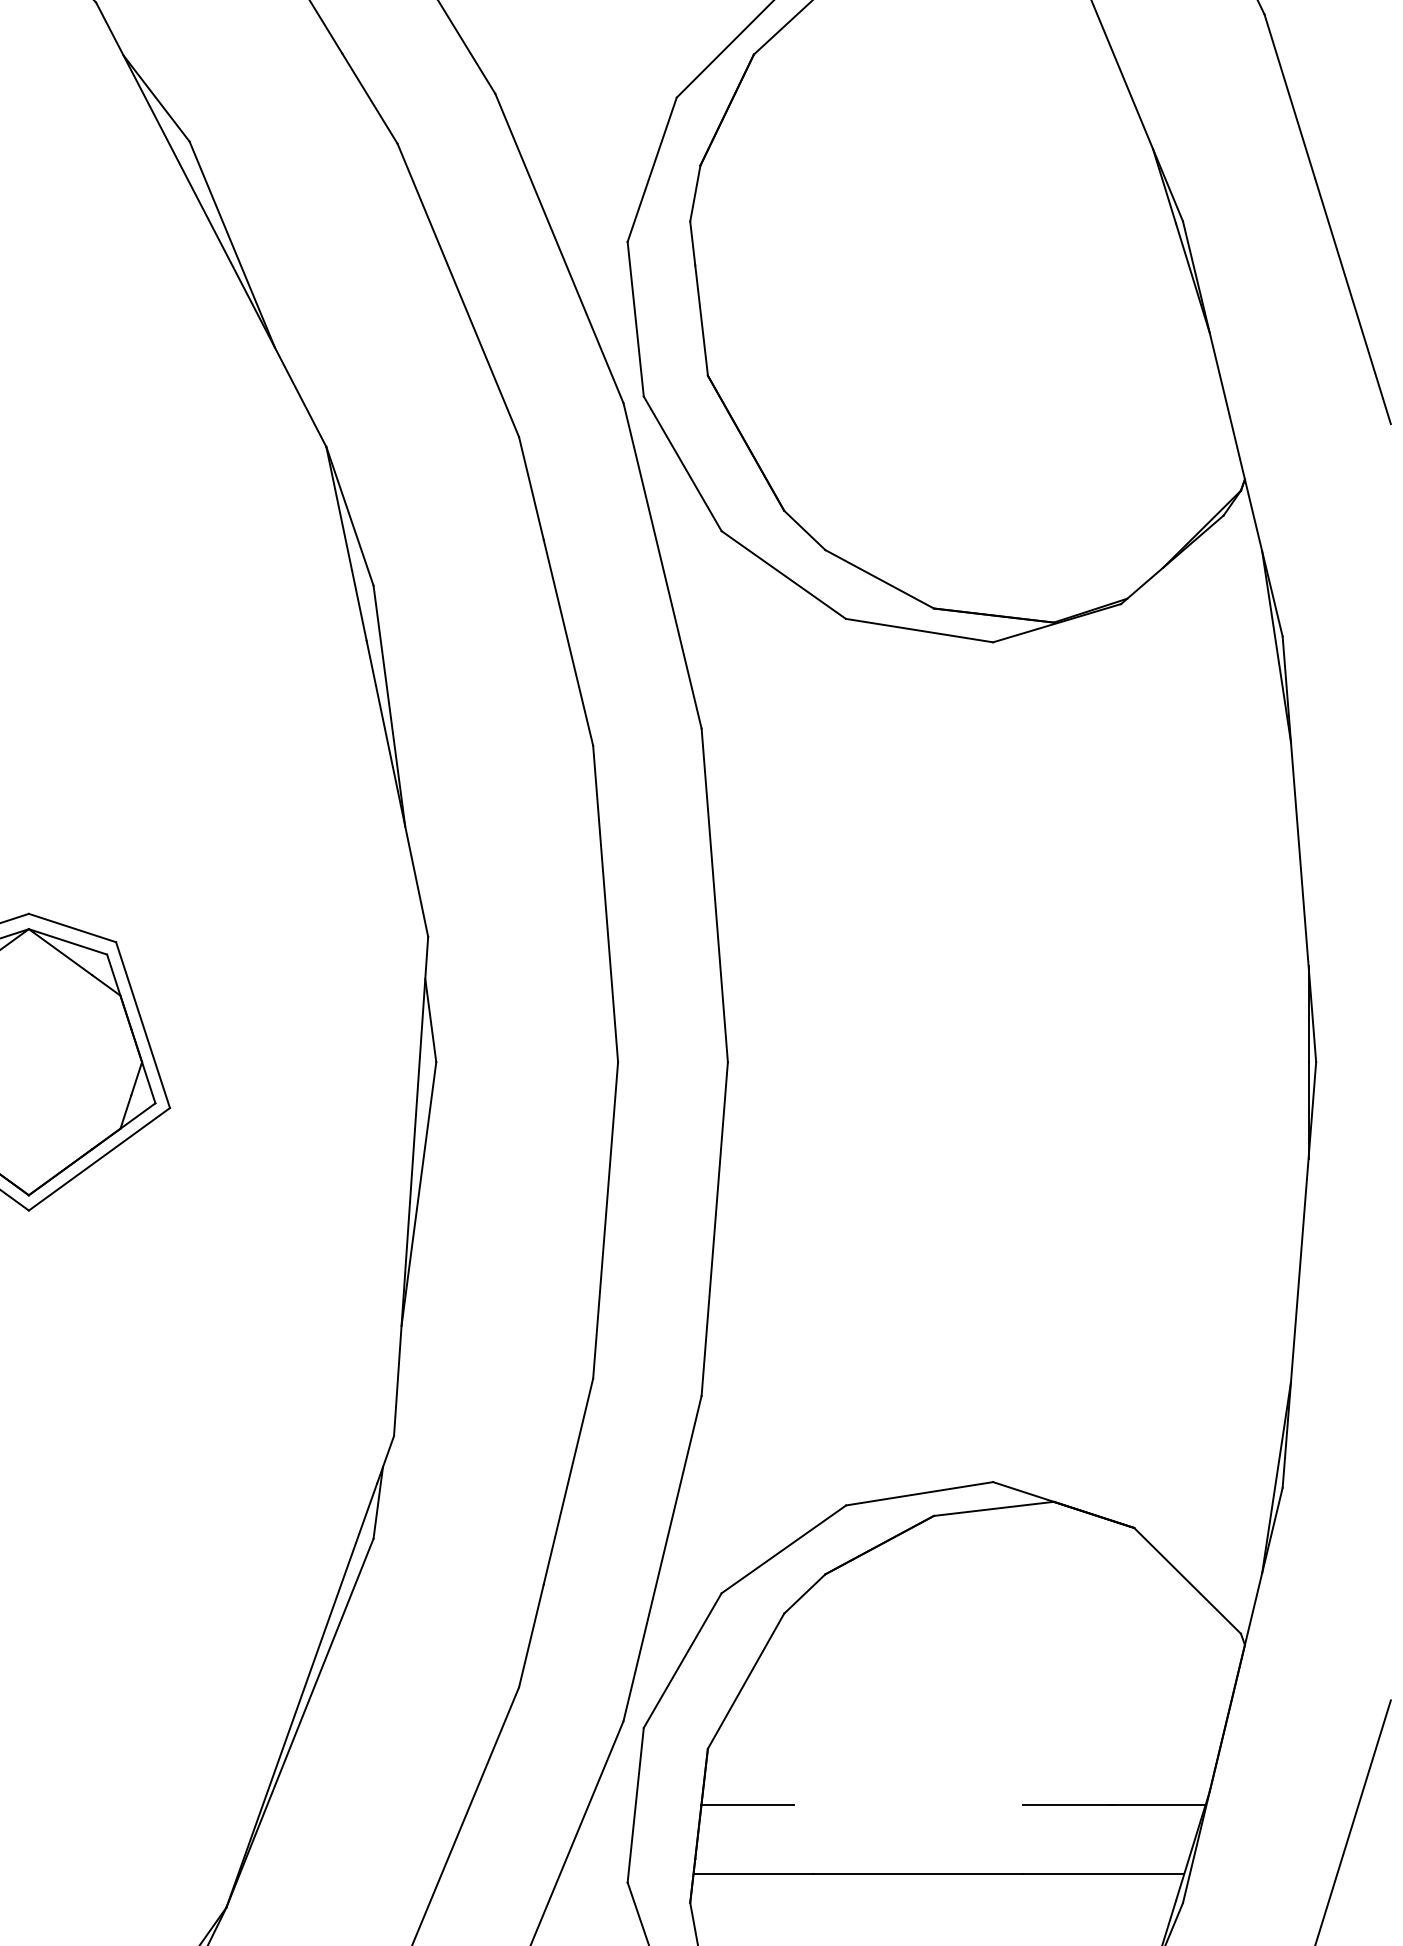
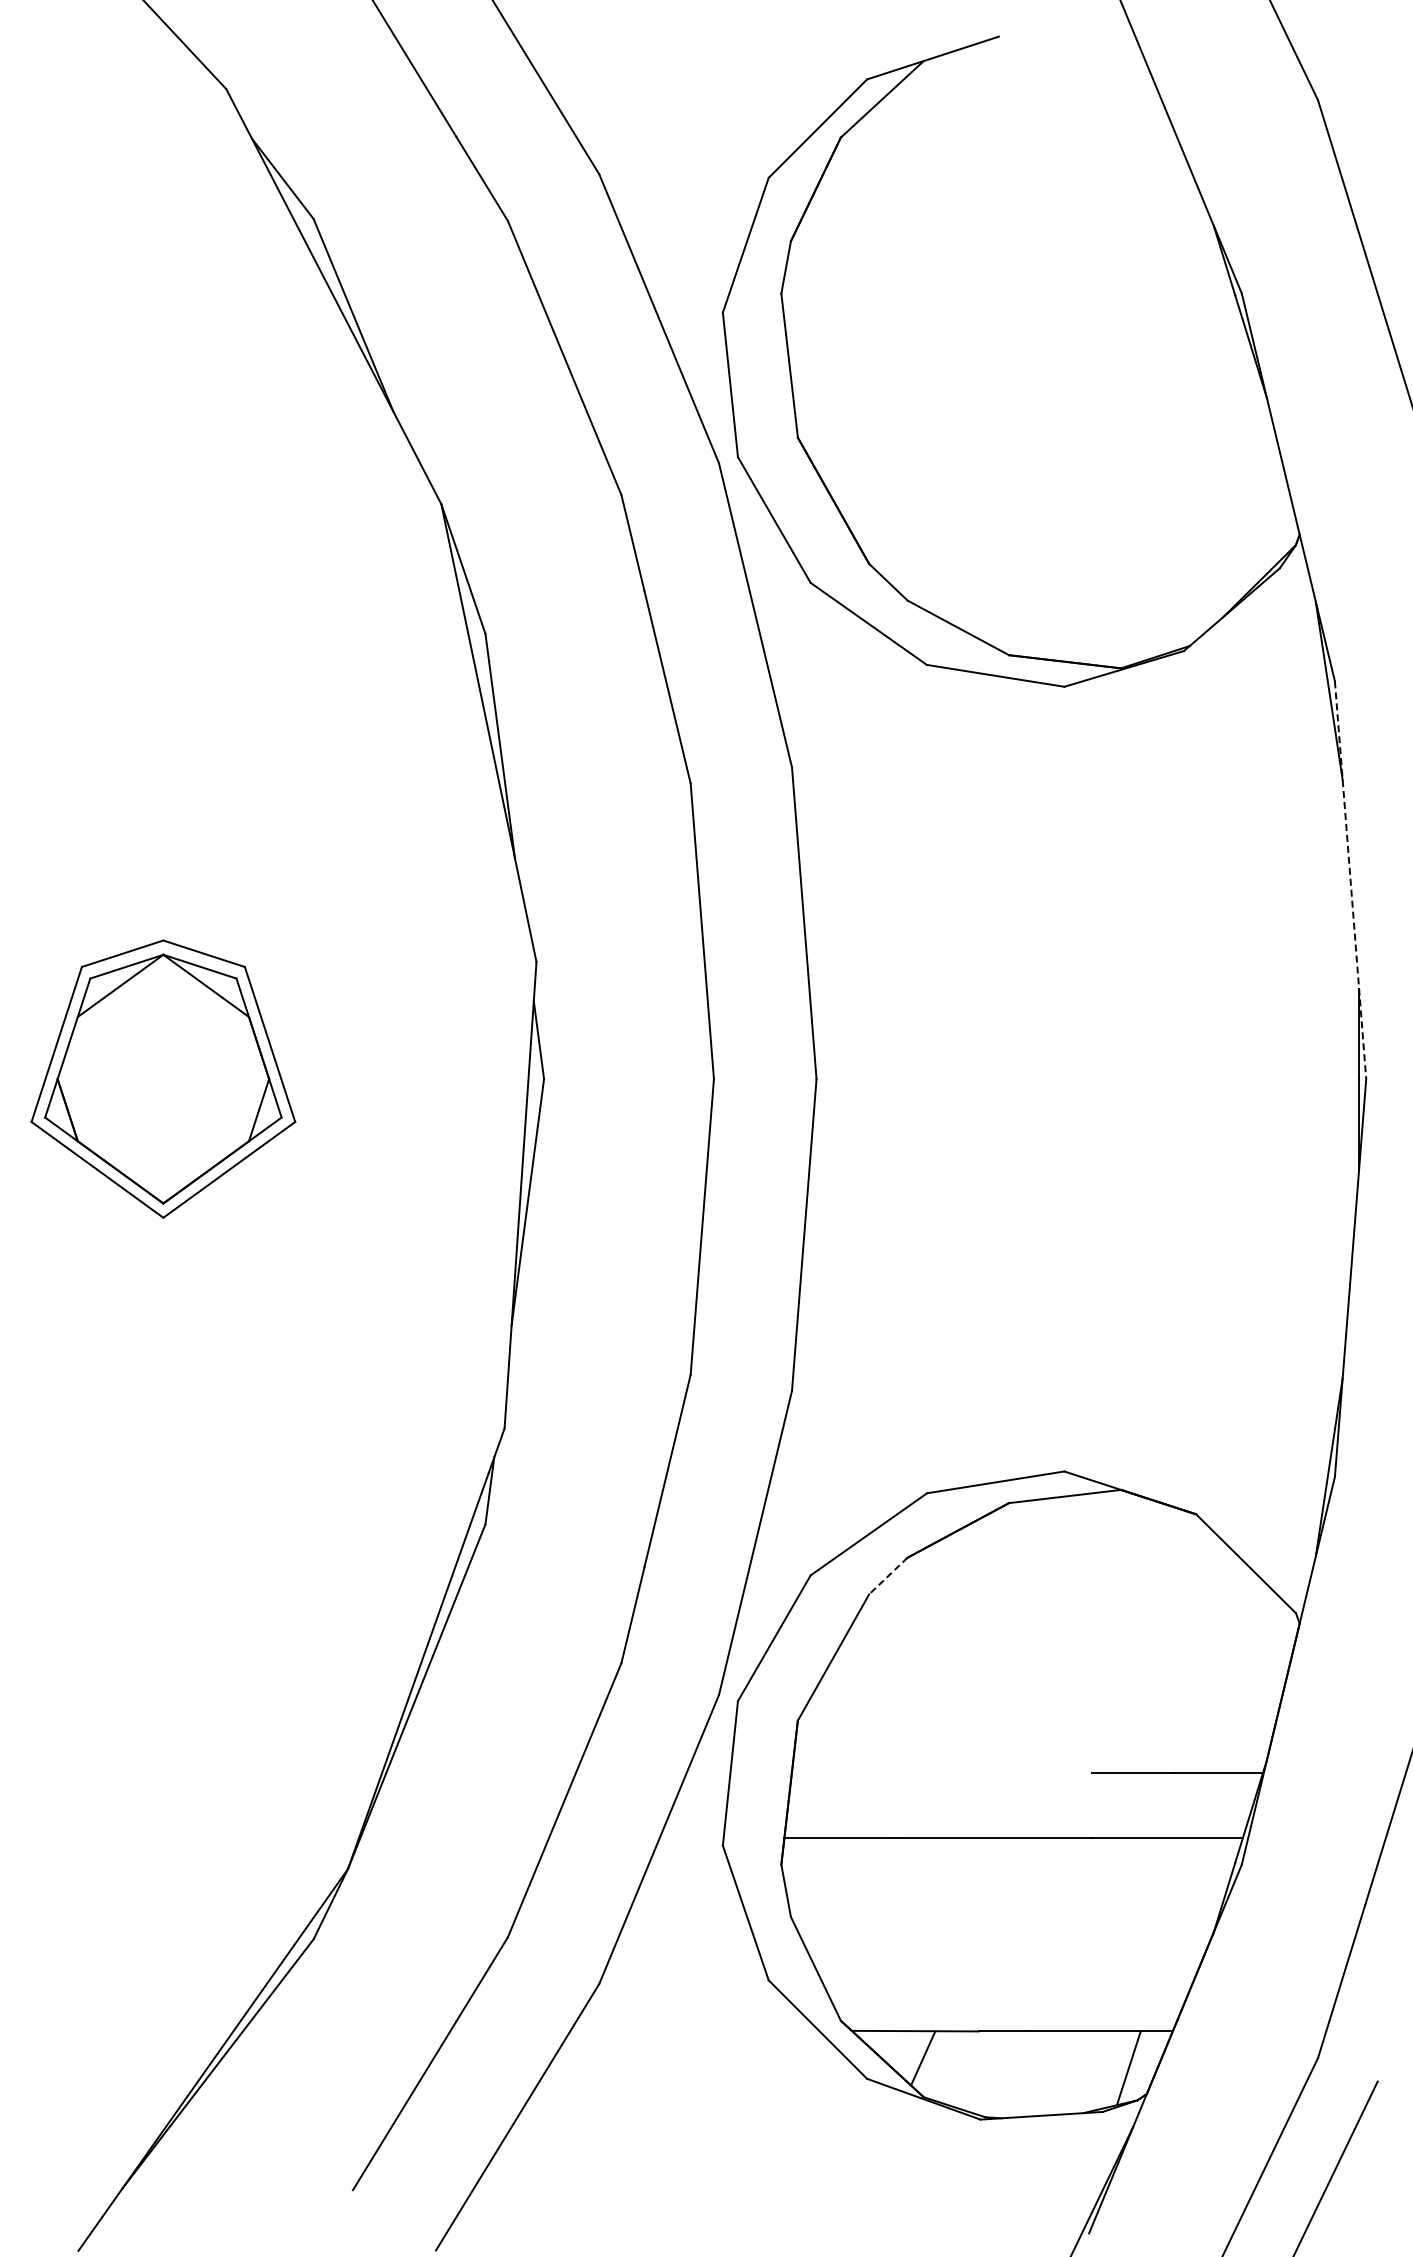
line: (1299, 849) -> (1350, 880), solid -> dashed
line: (804, 1594) -> (888, 1576), solid -> dashed
line: (747, 1805) -> (834, 1773), removed

